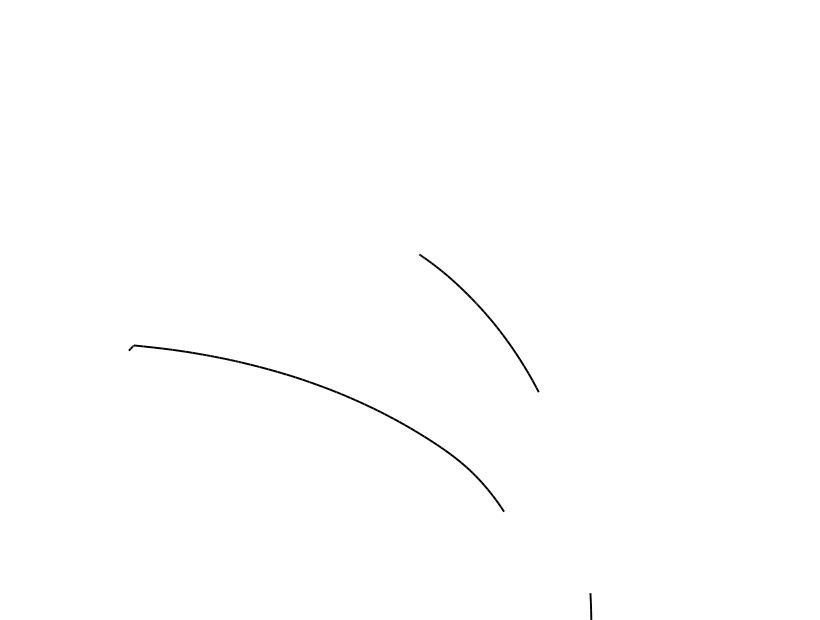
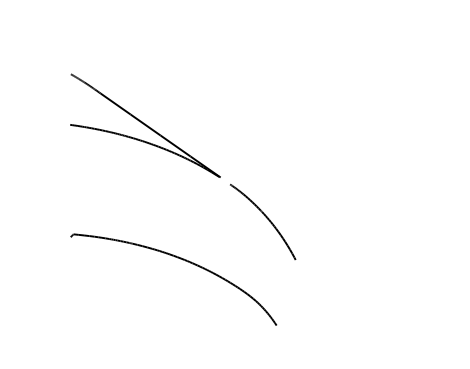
part: (265, 147) -> (145, 125), added

